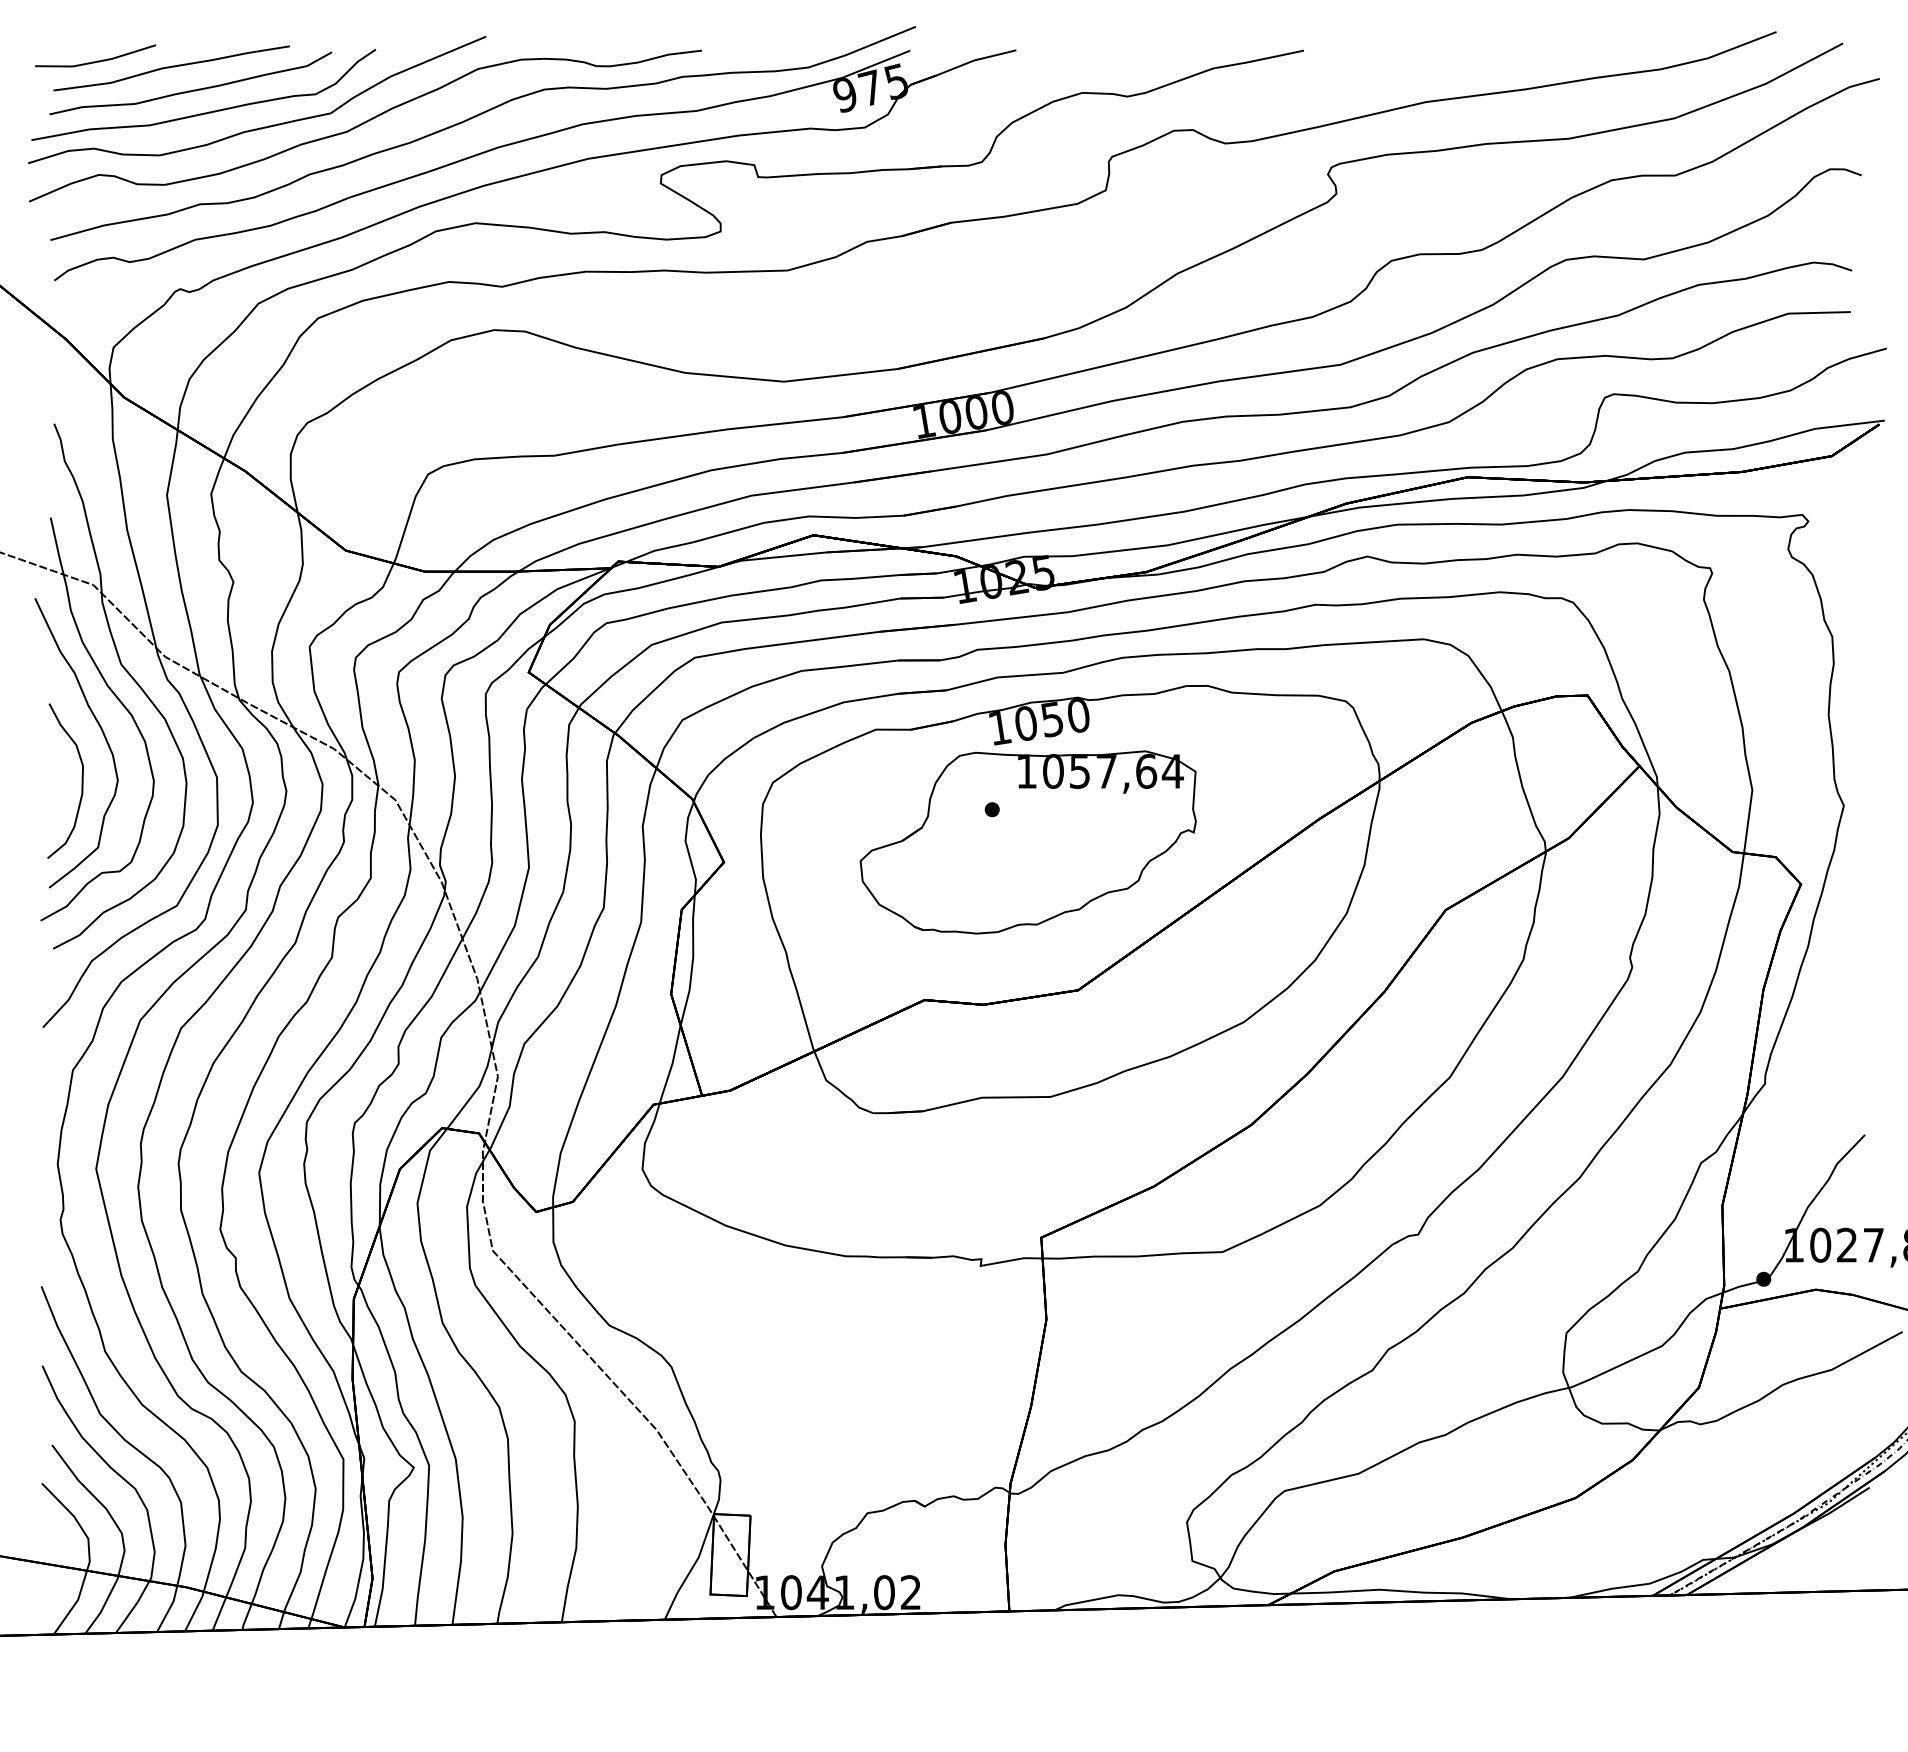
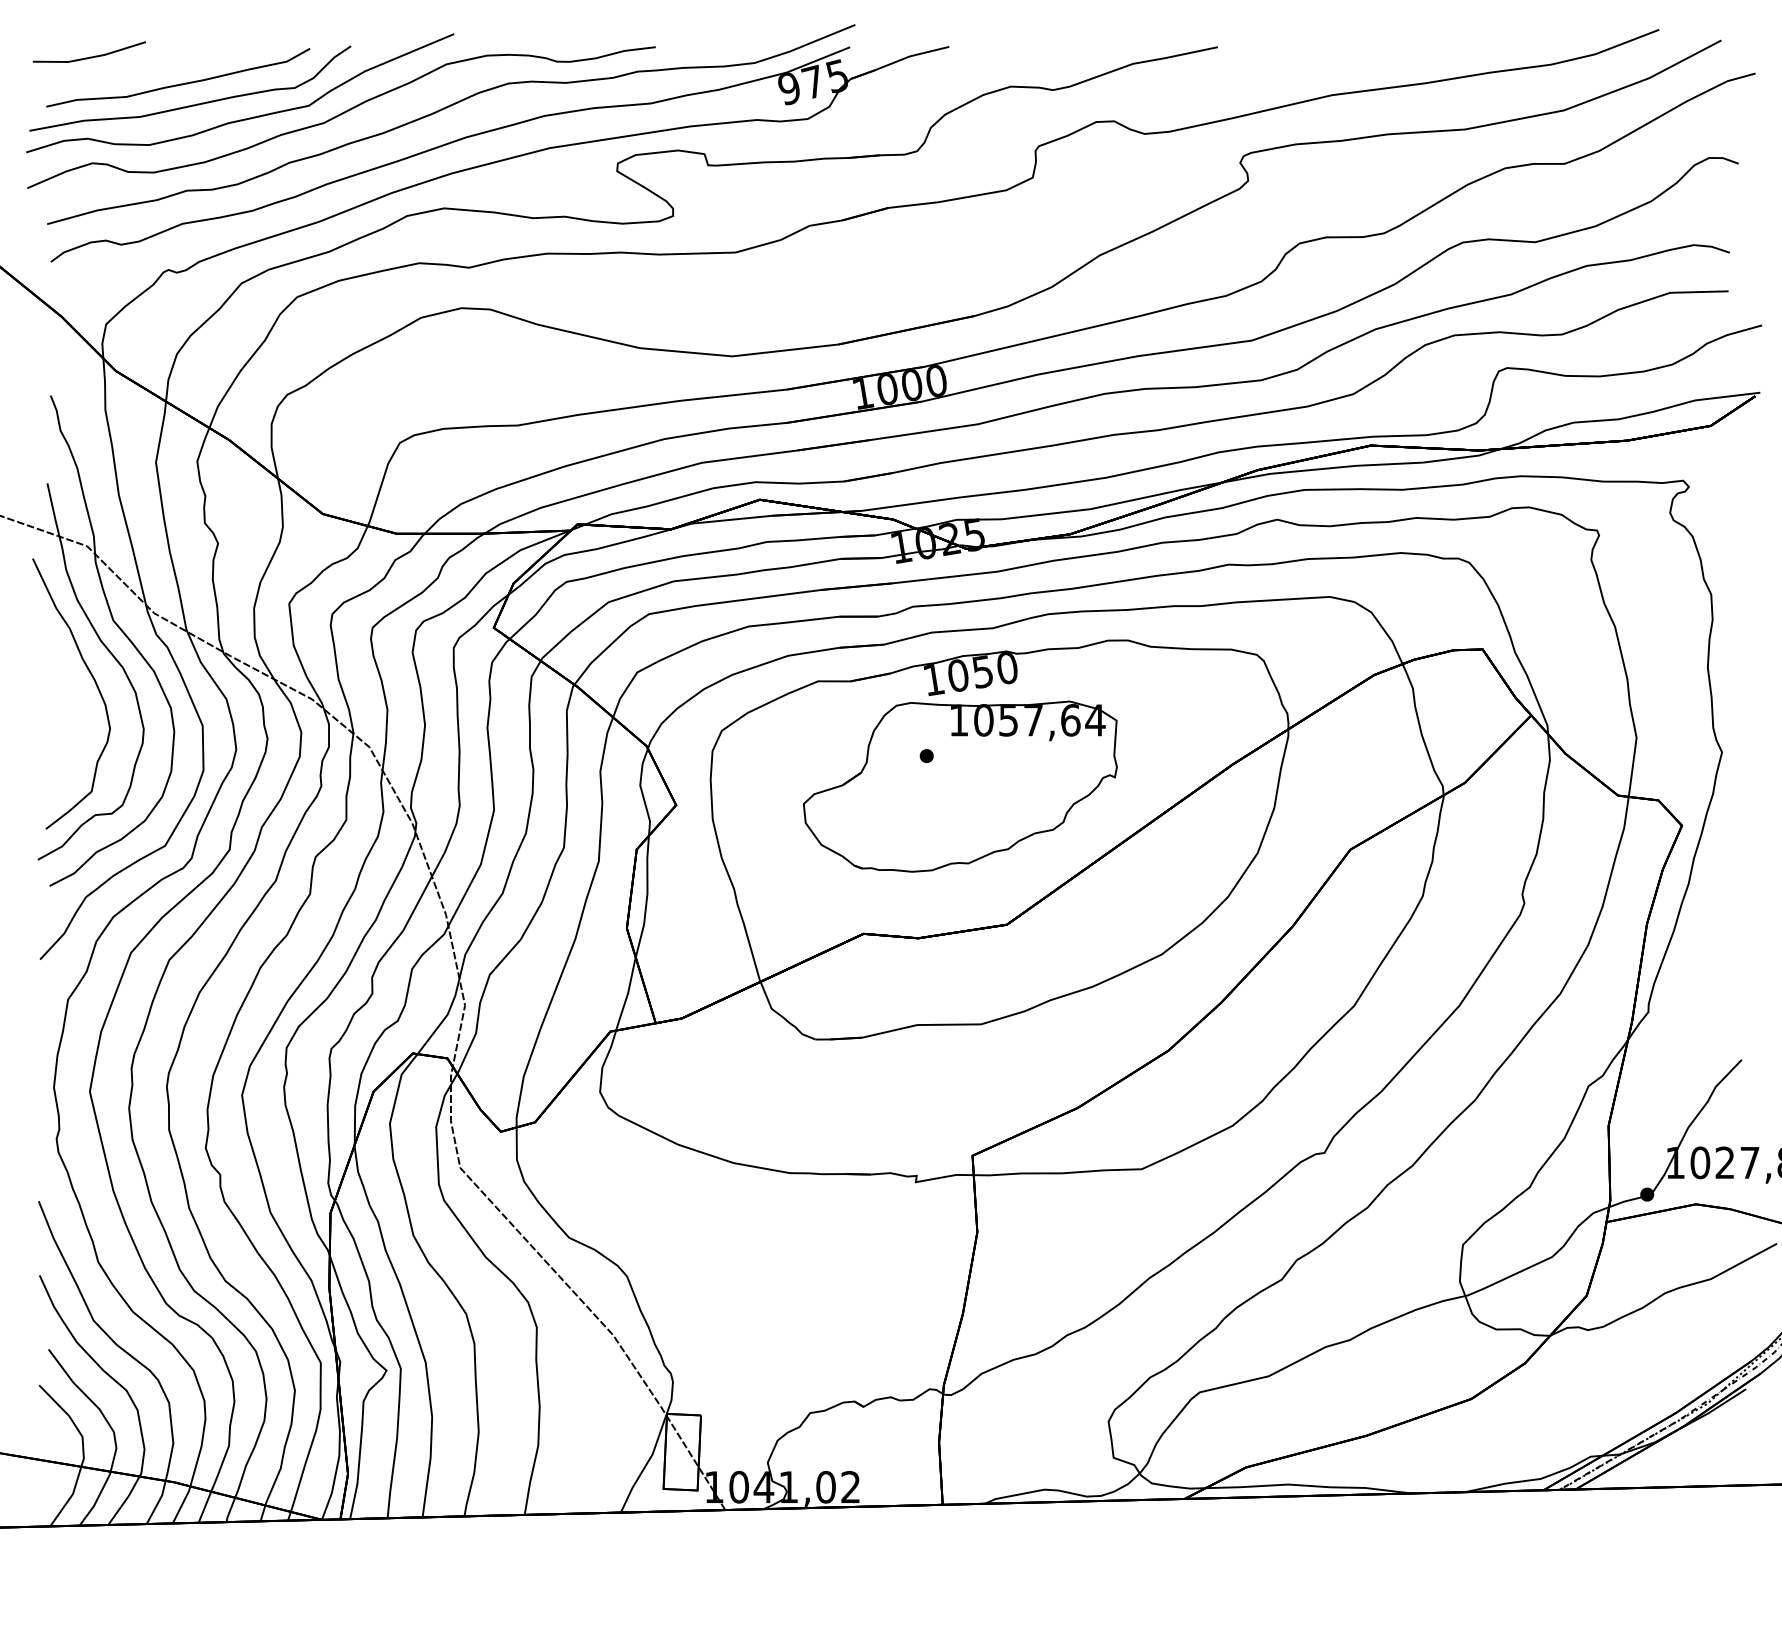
curve: (171, 67) -> (160, 62), removed
curve: (81, 780) -> (76, 728), removed

